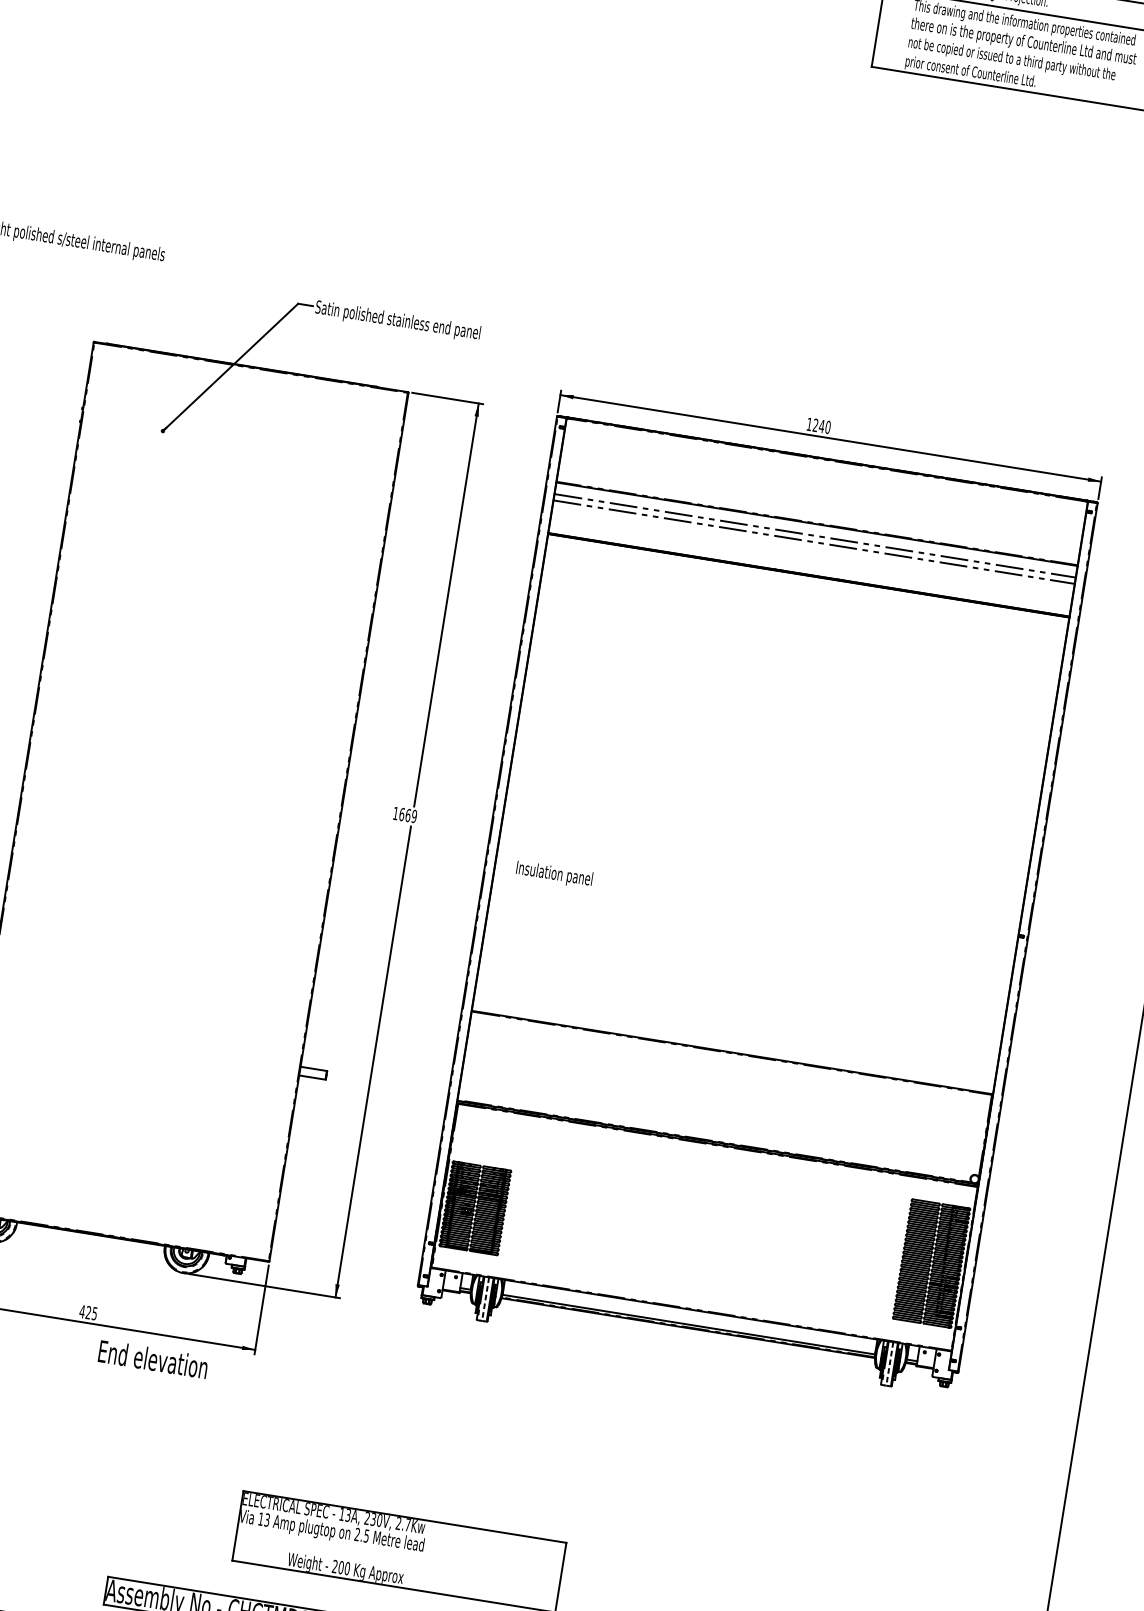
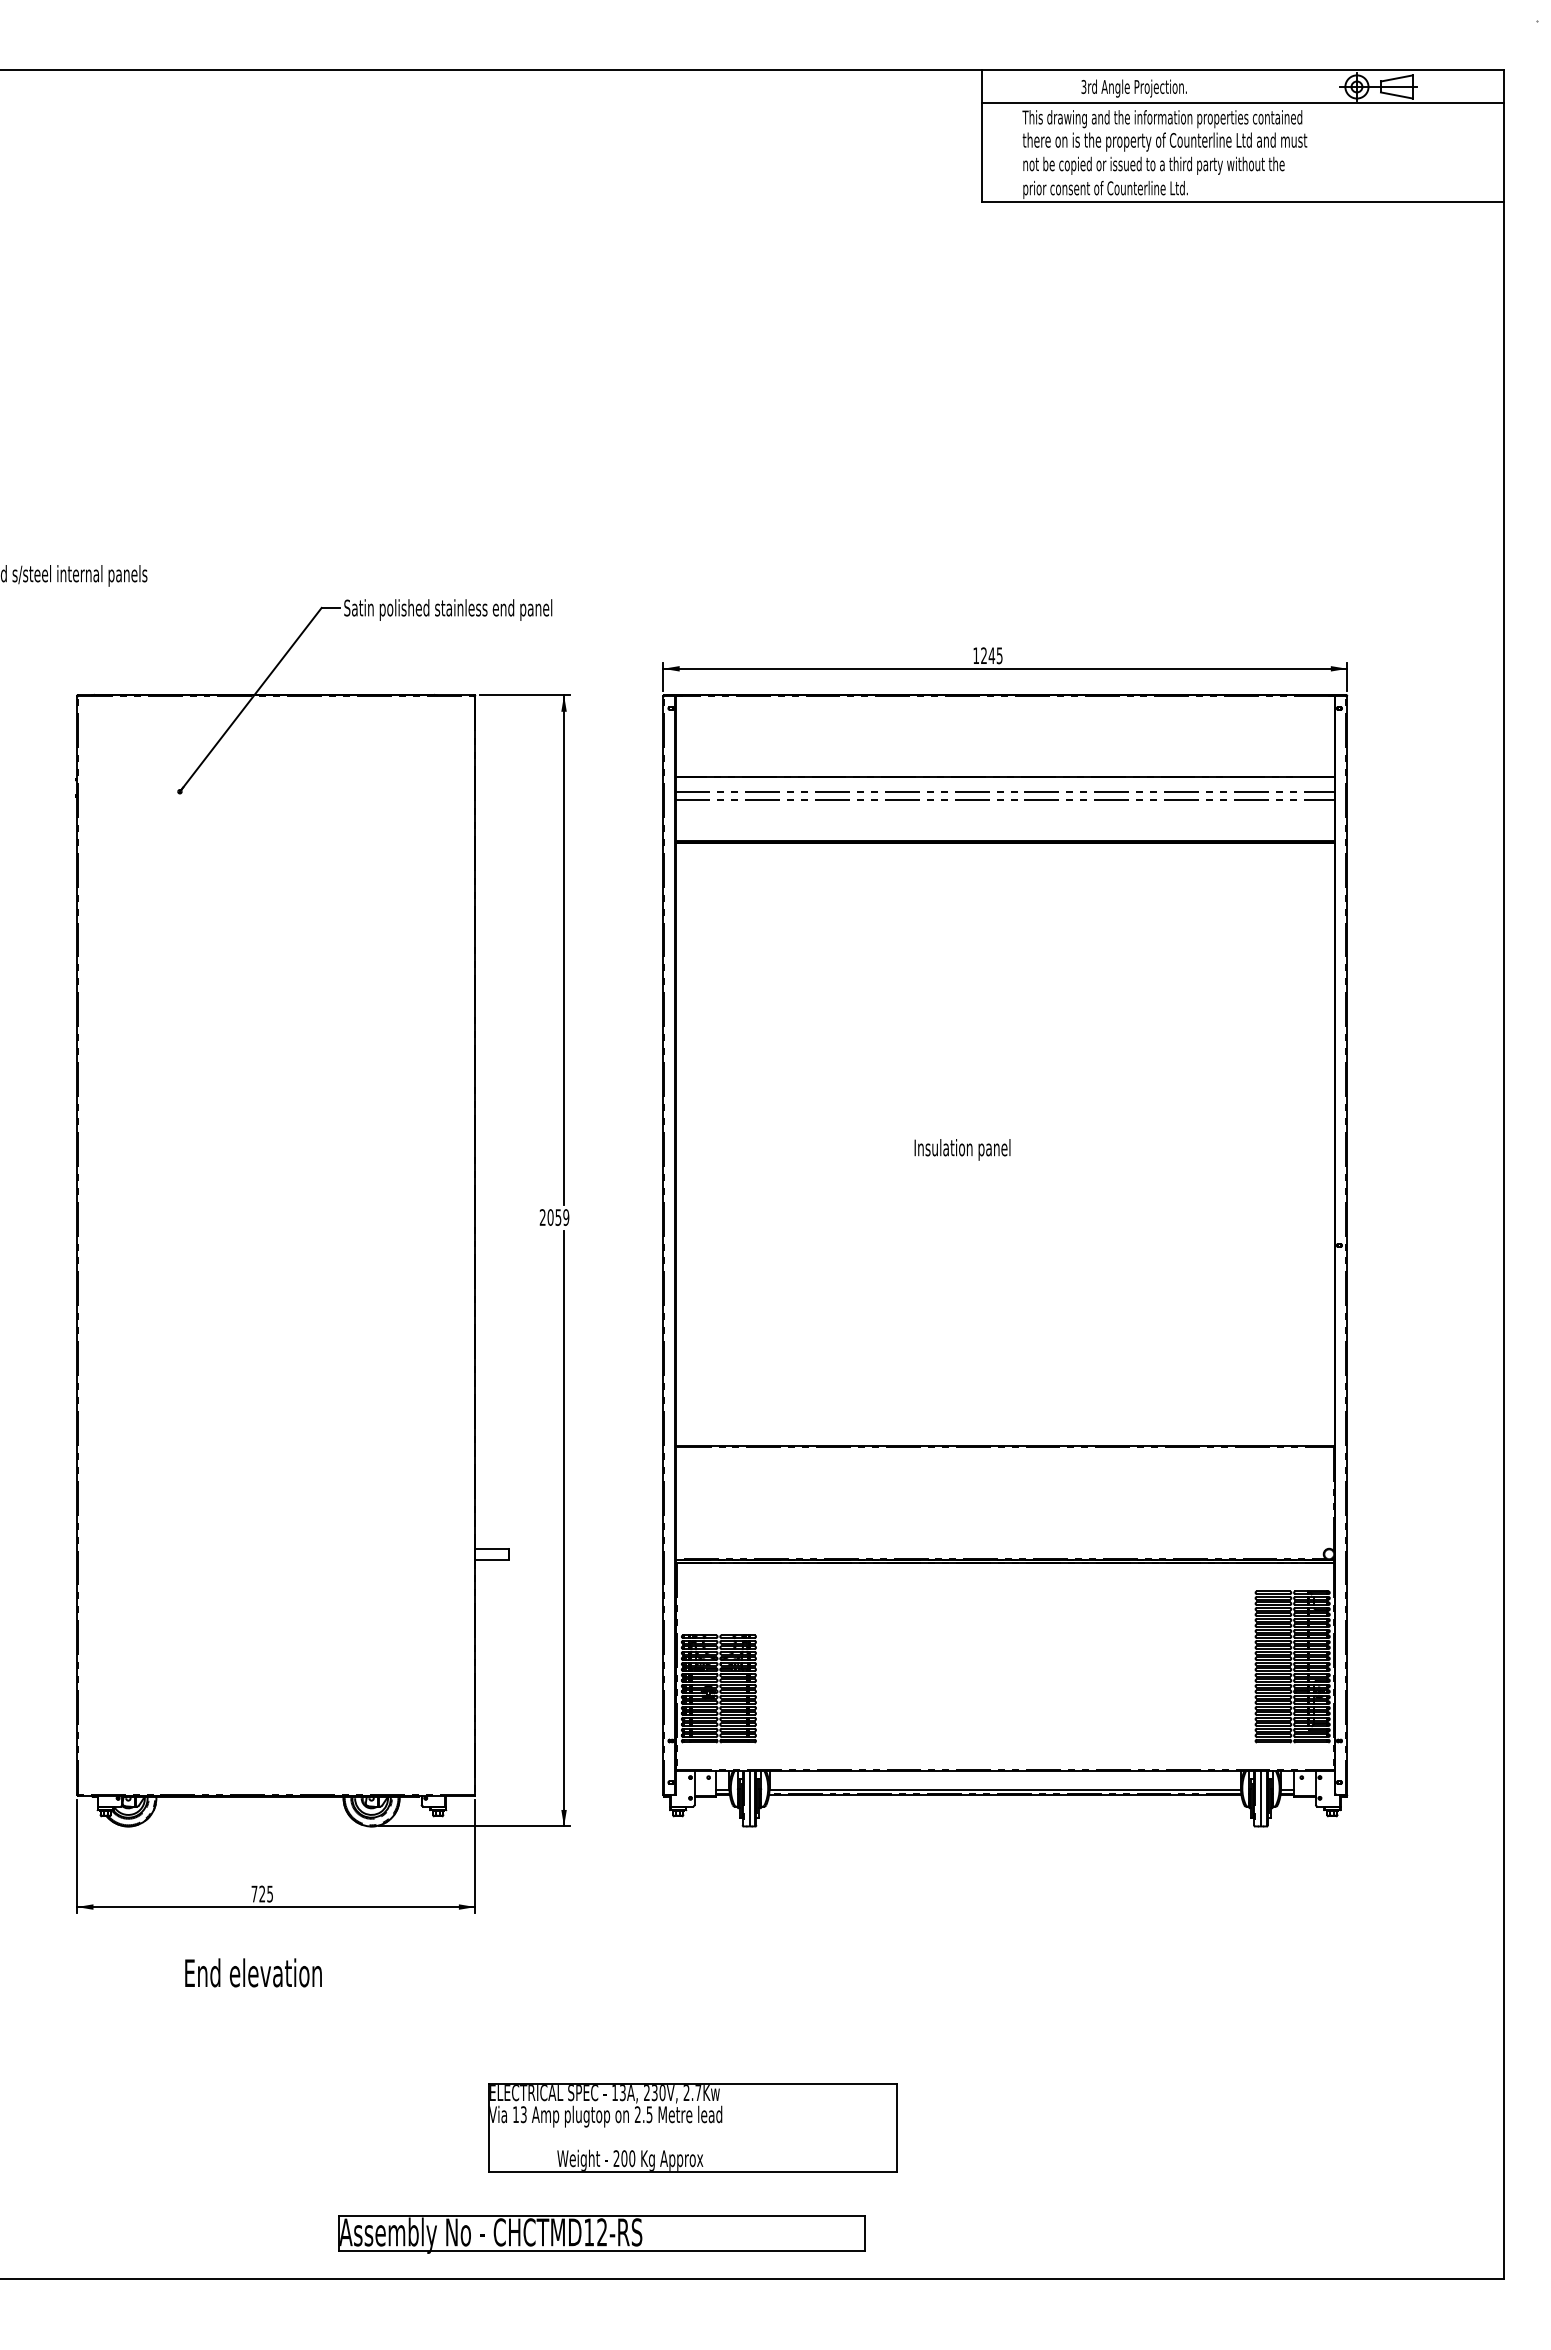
text: (827, 427) -> (999, 655), 1240 -> 1245
text: (401, 814) -> (550, 1217), 1669 -> 2059
text: (554, 874) -> (962, 1149), moved
line: (485, 1298) -> (749, 1798), dashed -> solid
text: (82, 1311) -> (254, 1893), 425 -> 725
text: (153, 1359) -> (253, 1972), moved
line: (889, 1363) -> (1260, 1798), dashed -> solid

